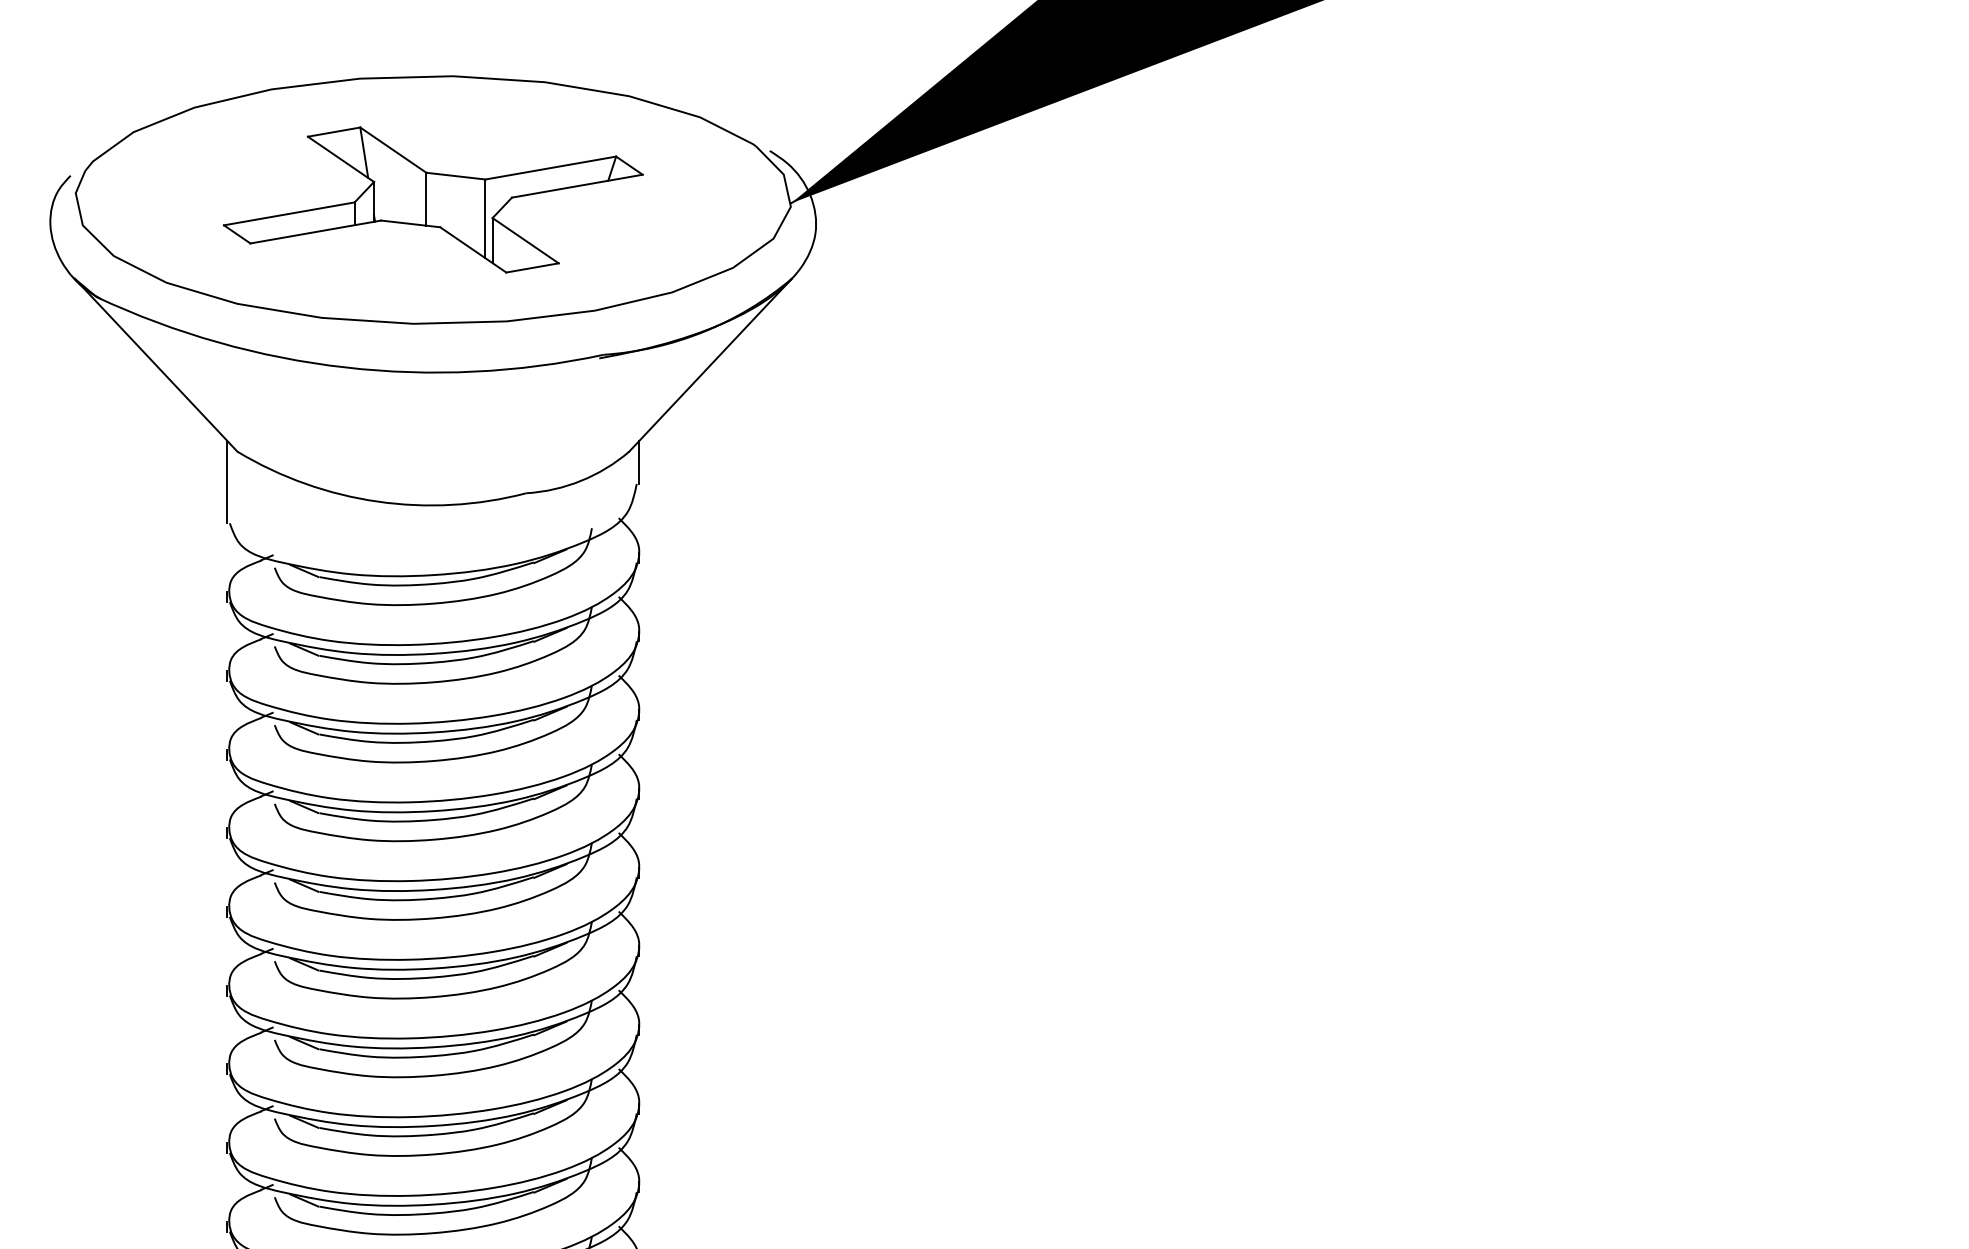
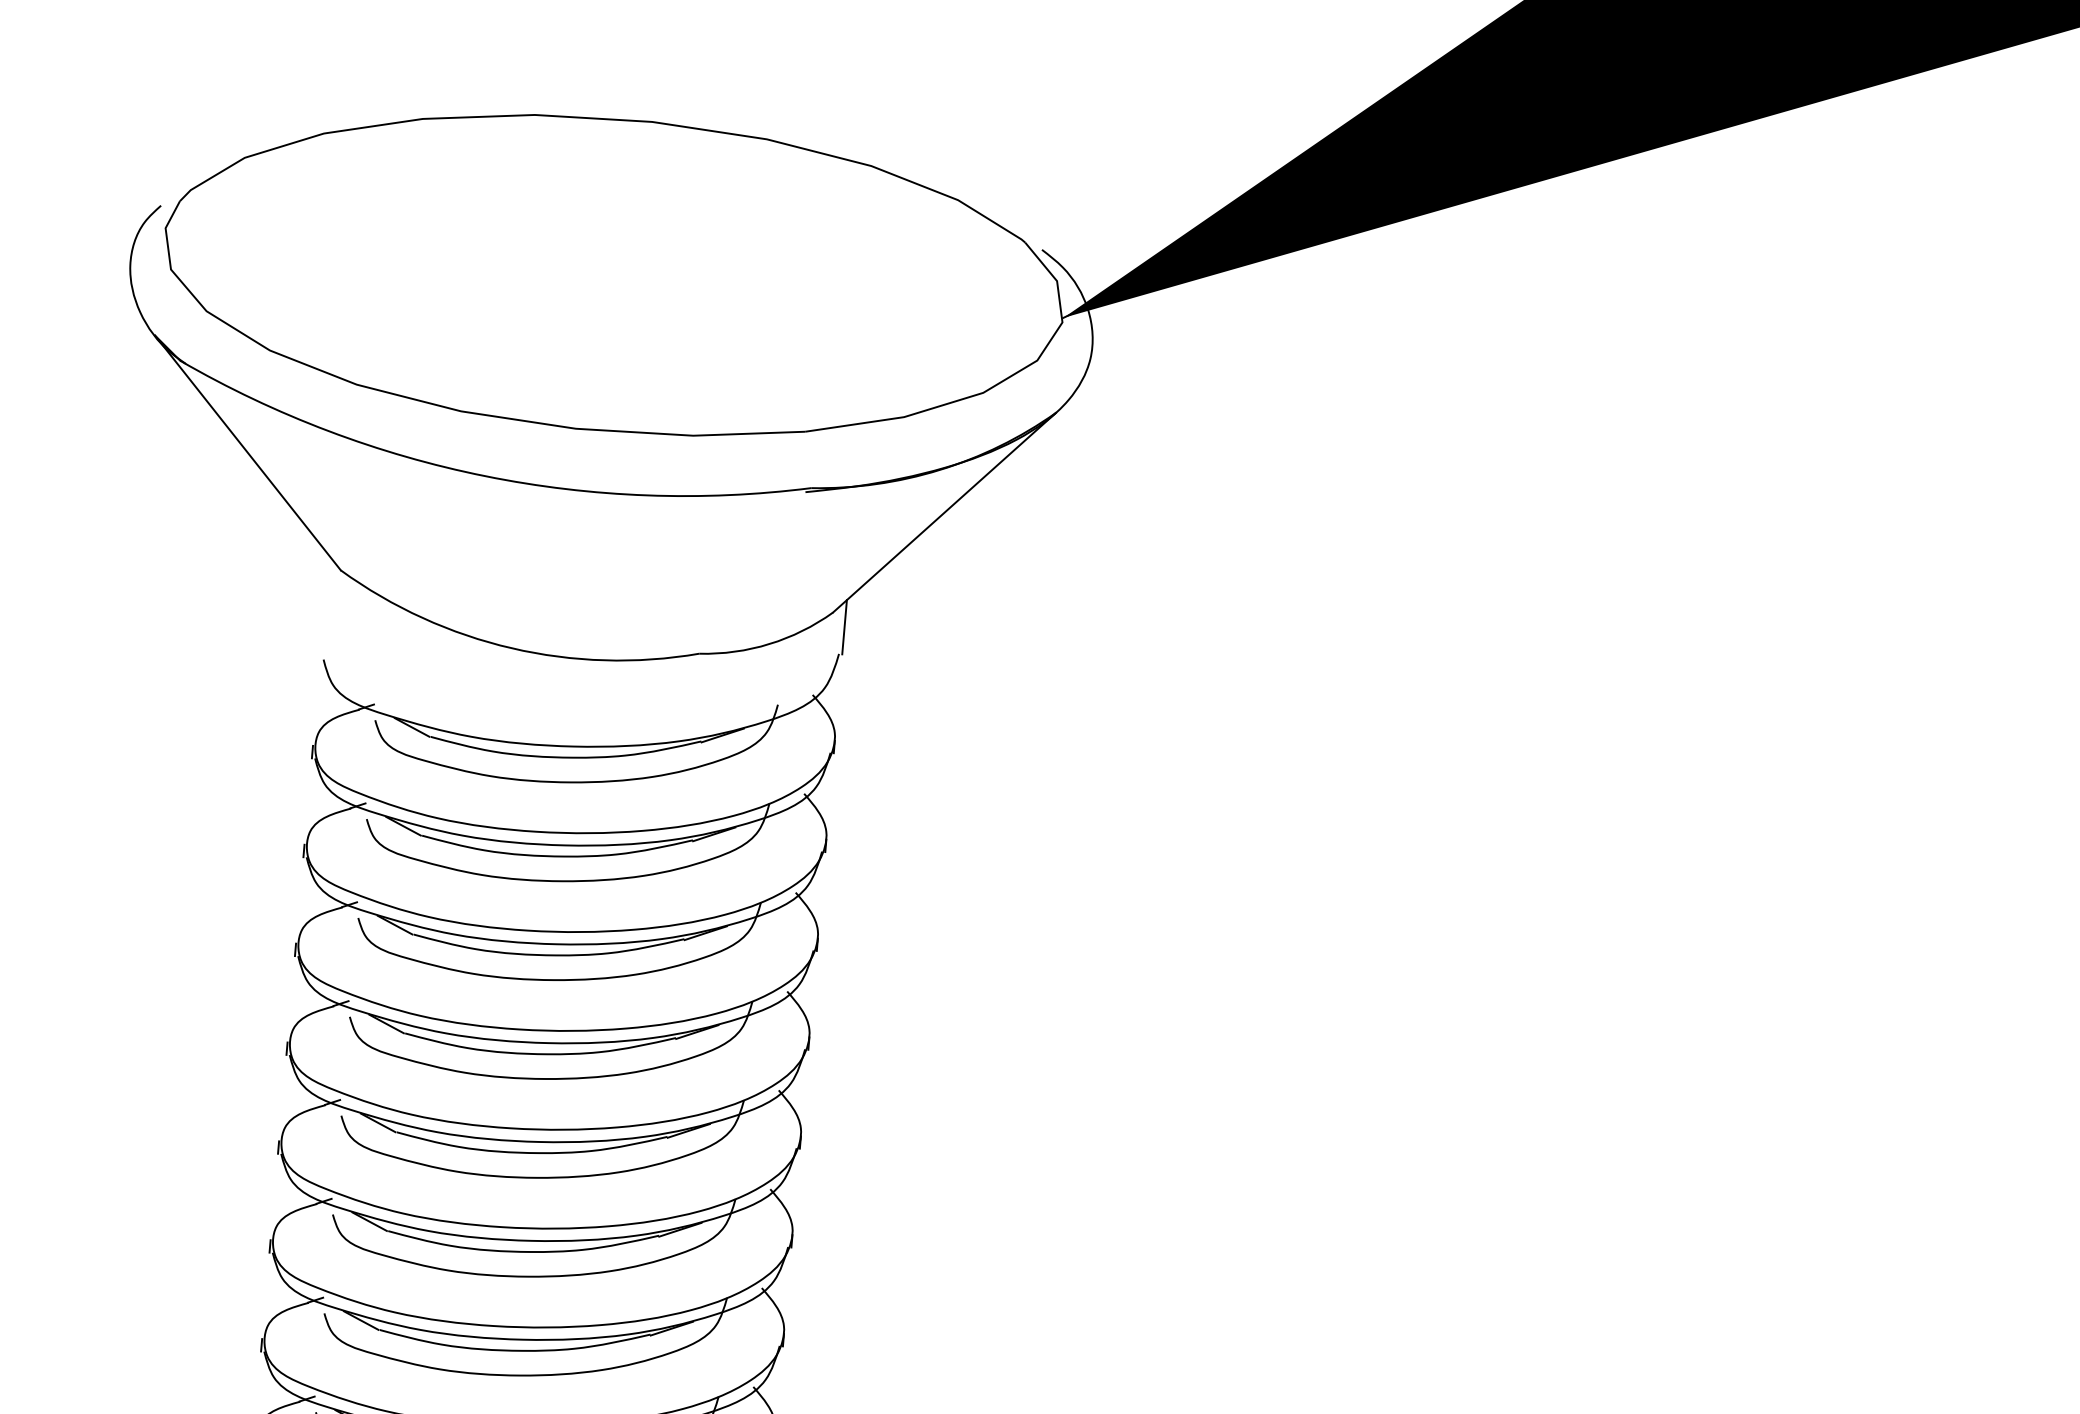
part: (432, 199) -> (613, 274), removed
line: (227, 481) -> (325, 606), removed

